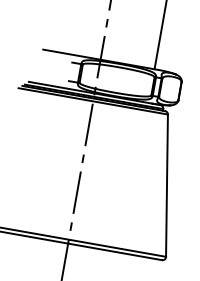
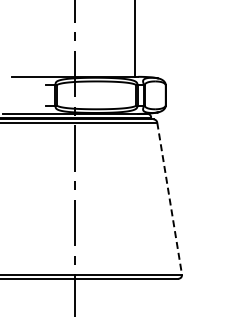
line: (166, 185) -> (169, 198), solid -> dashed

